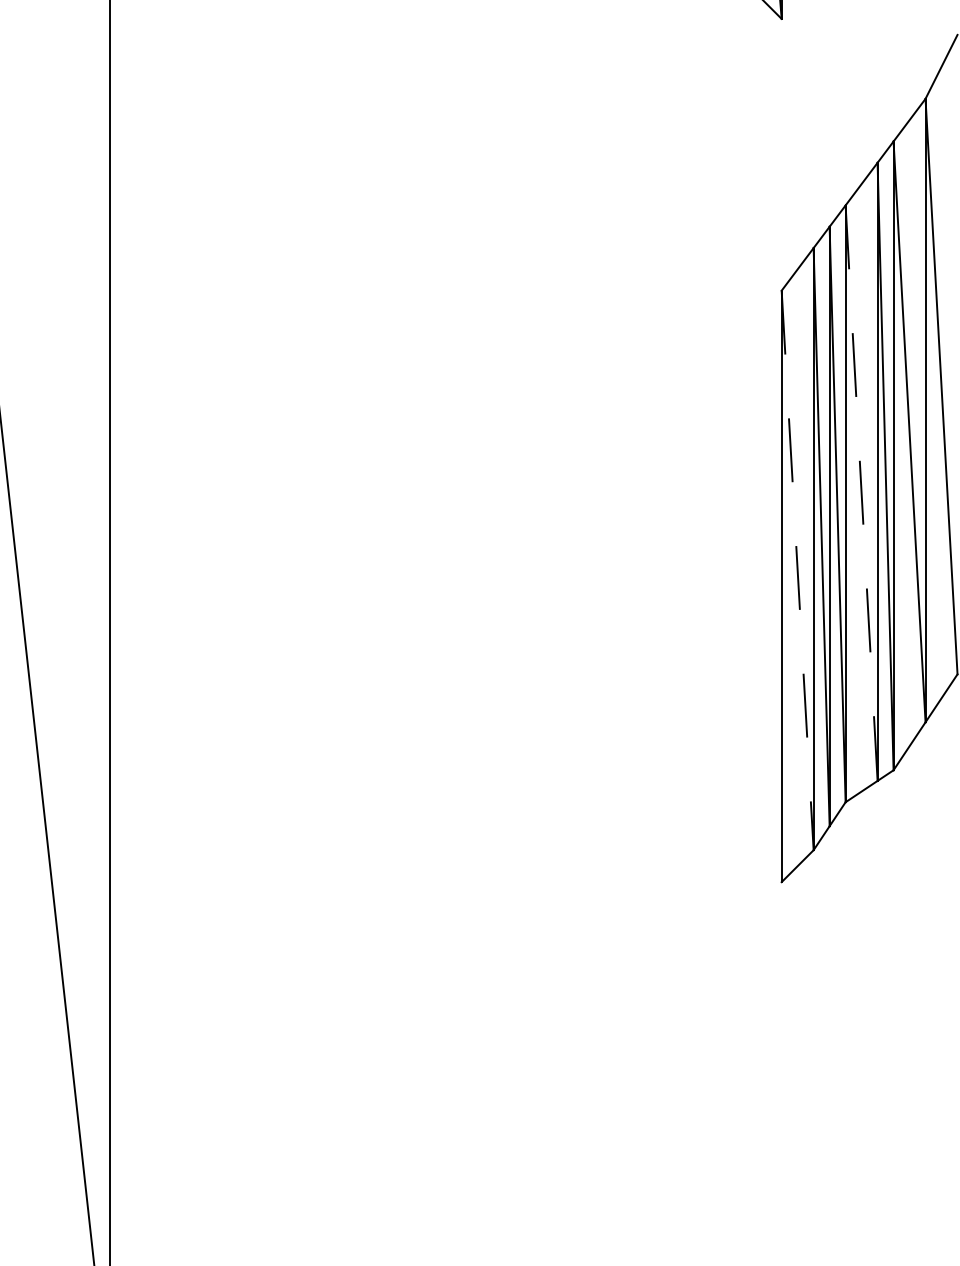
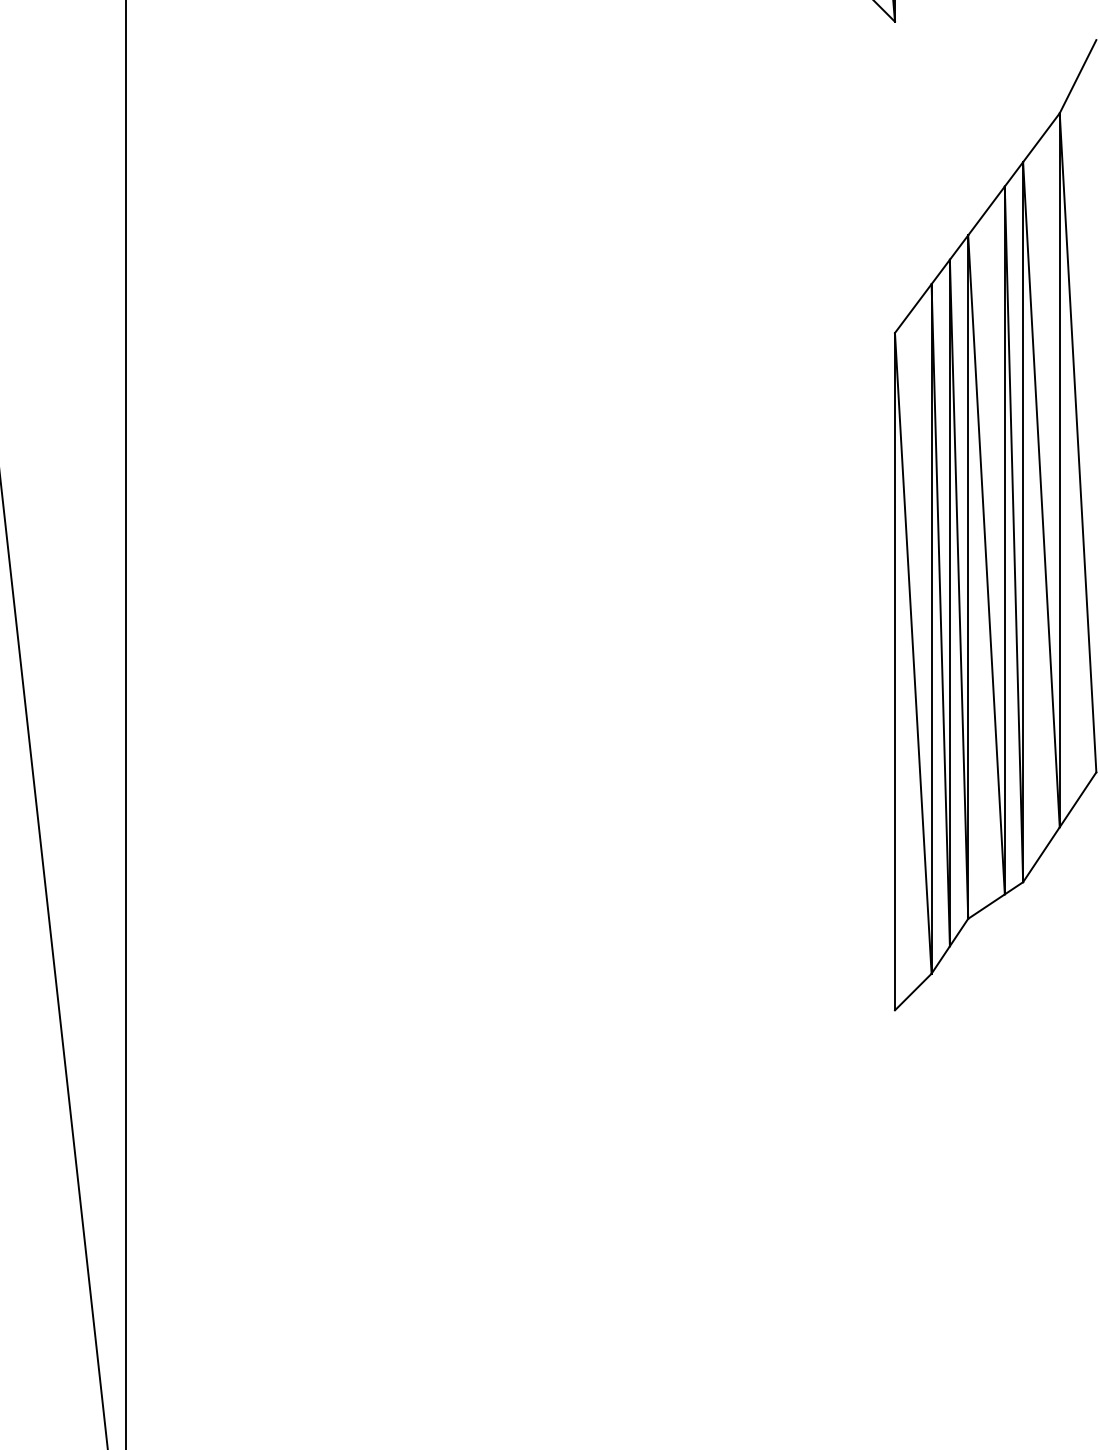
line: (861, 493) -> (986, 565), dashed -> solid
line: (797, 570) -> (913, 653), dashed -> solid

